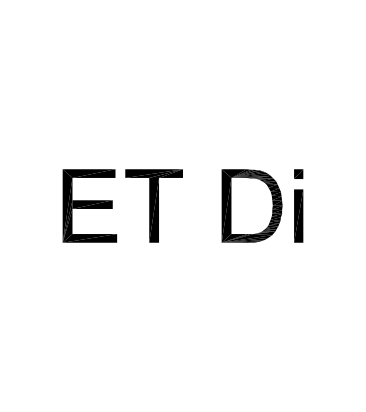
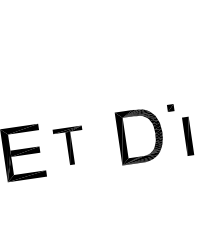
part: (153, 205) -> (69, 145), size x0.7
part: (298, 215) -> (187, 135), moved

